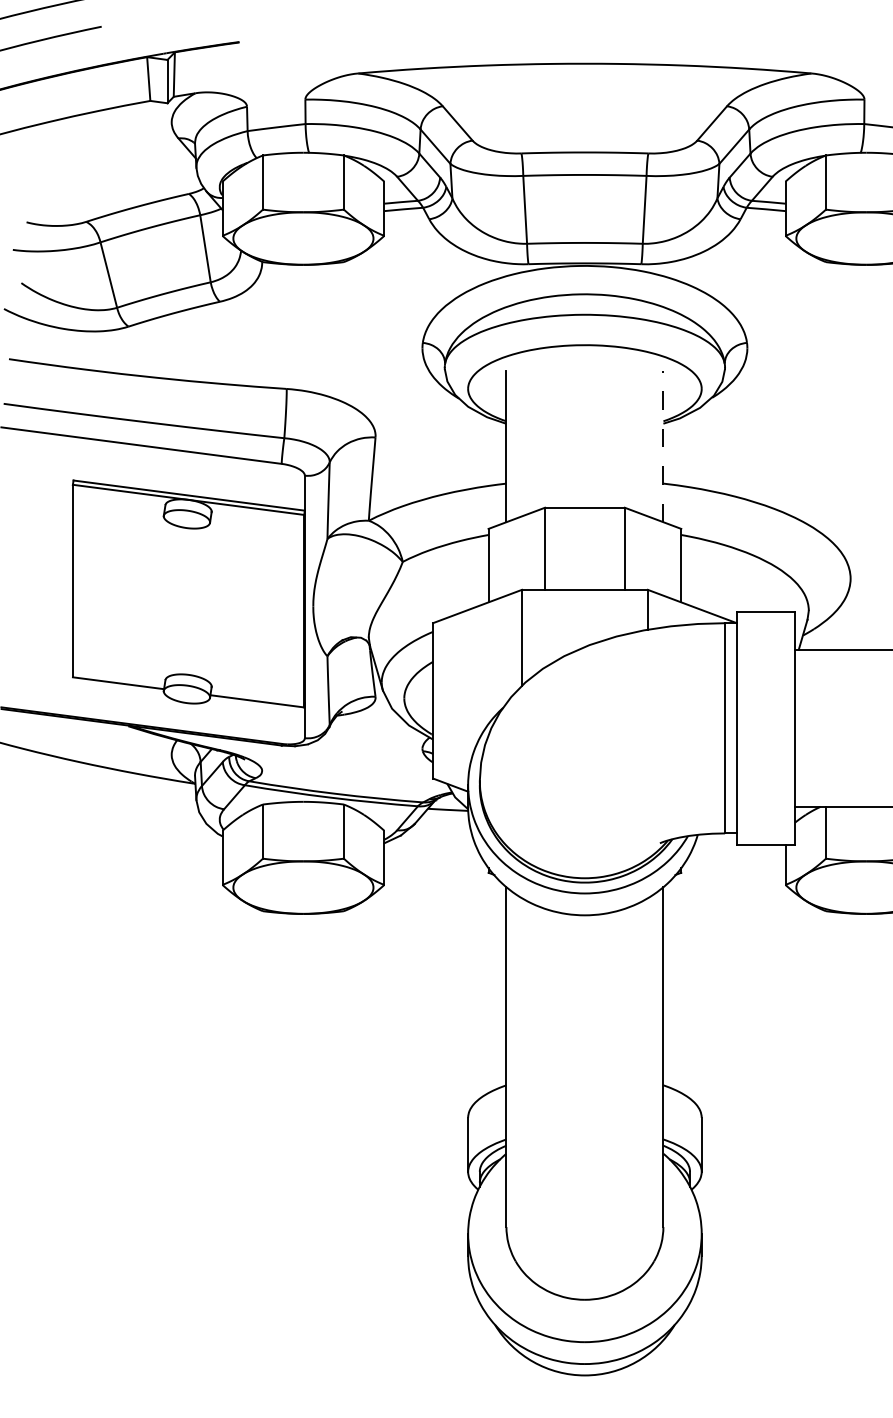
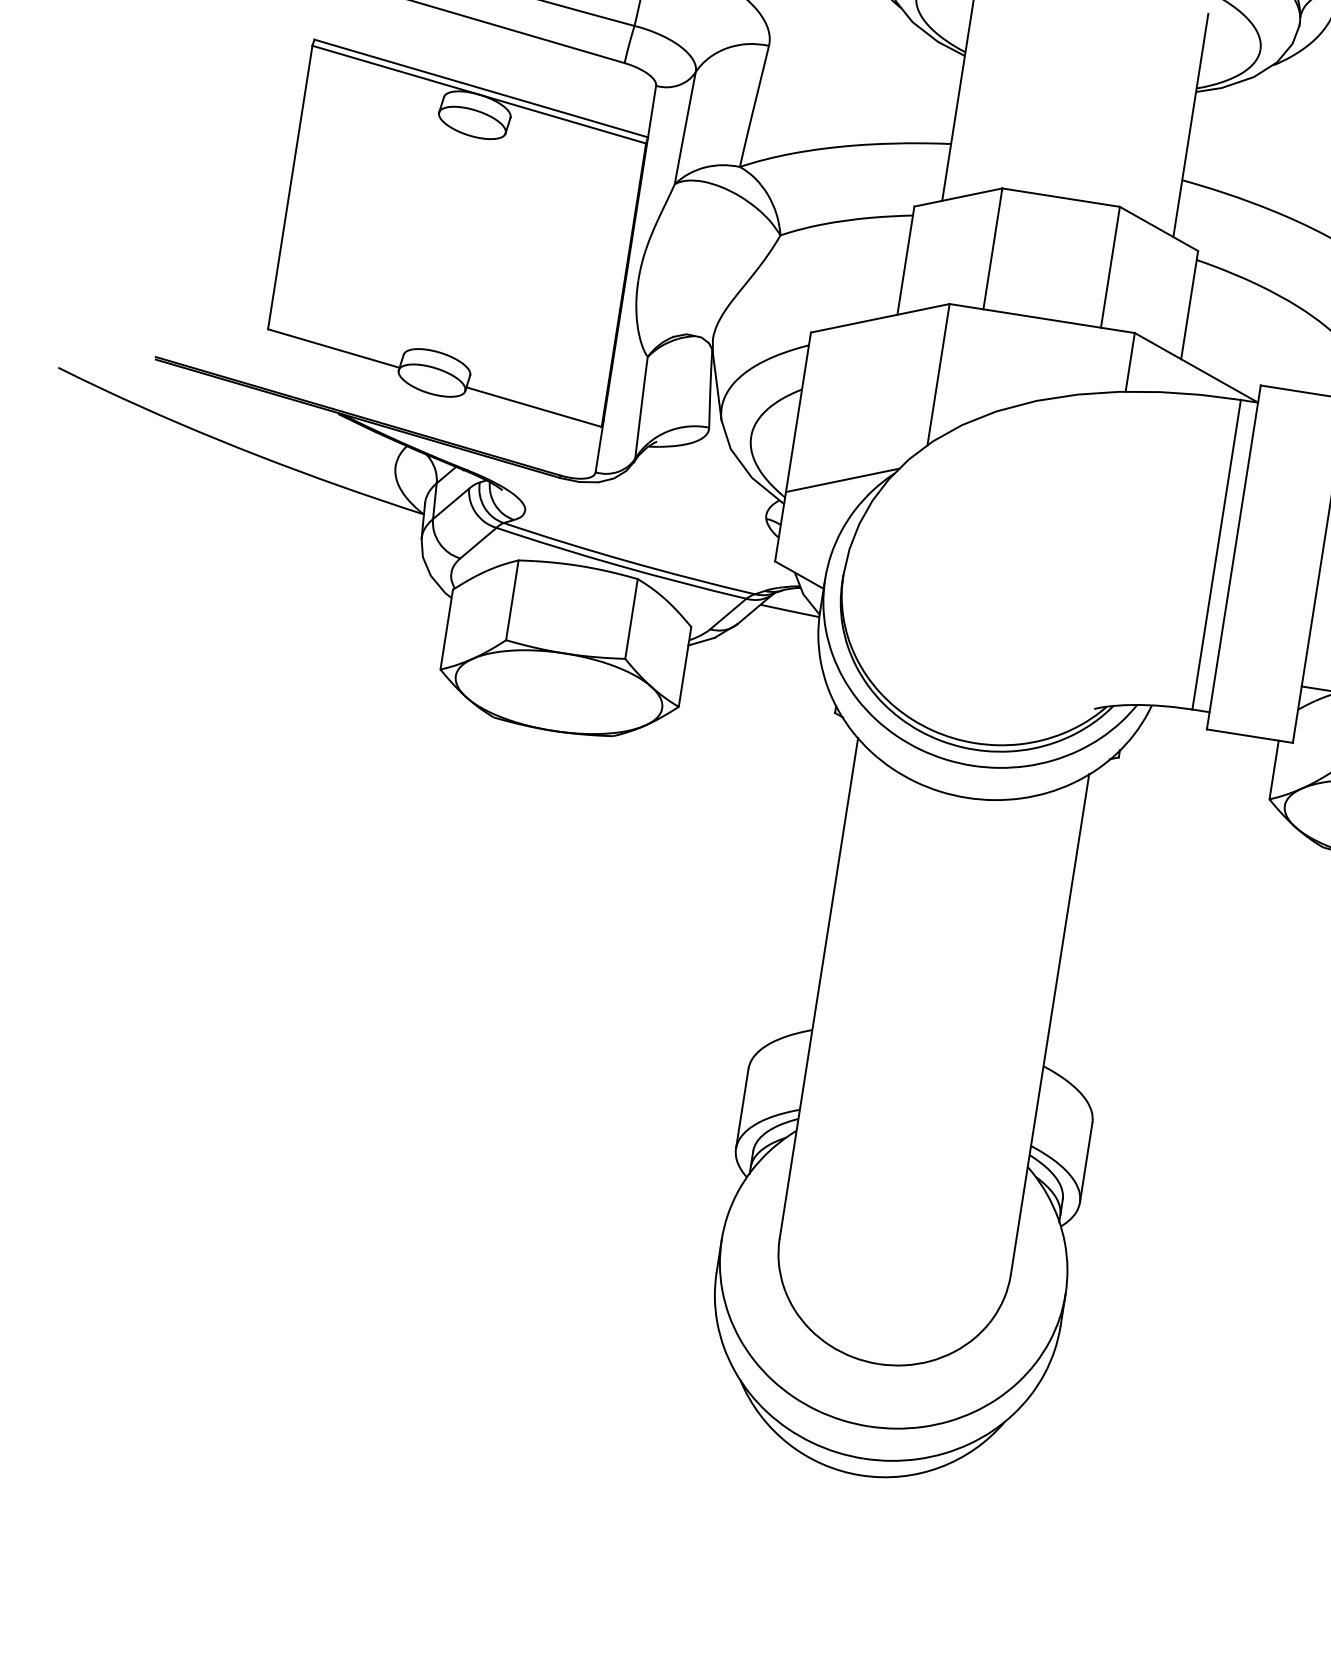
line: (663, 446) -> (1190, 125), dashed -> solid
line: (469, 717) -> (842, 479), added

